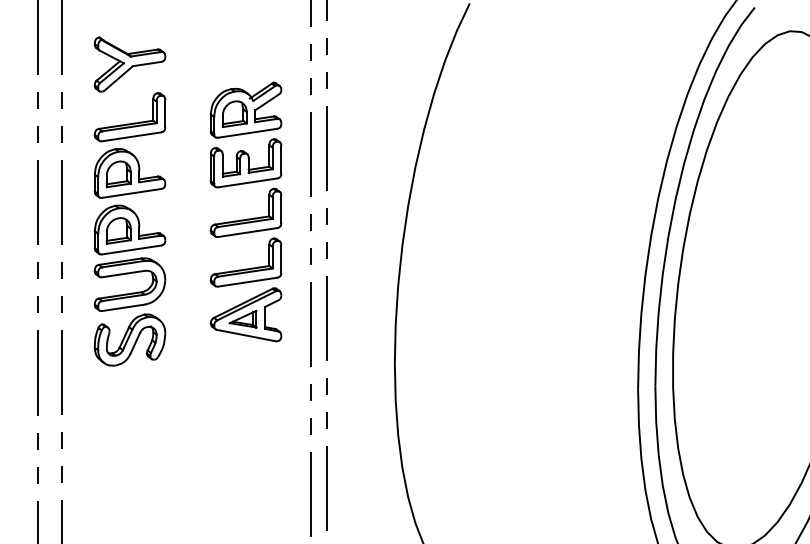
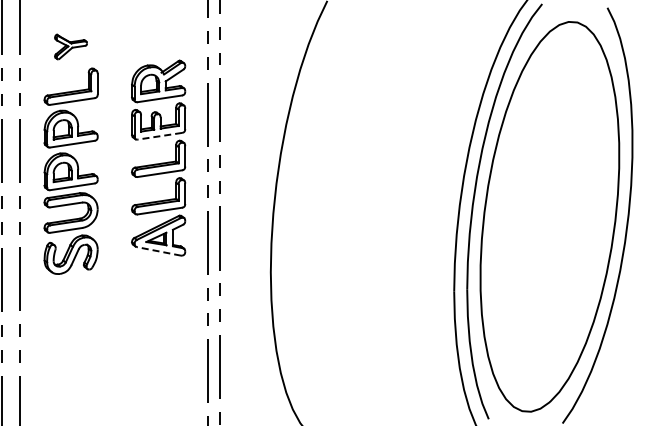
part: (129, 63) -> (70, 46), size x0.6
line: (247, 183) -> (159, 136), solid -> dashed
line: (245, 335) -> (158, 251), solid -> dashed

